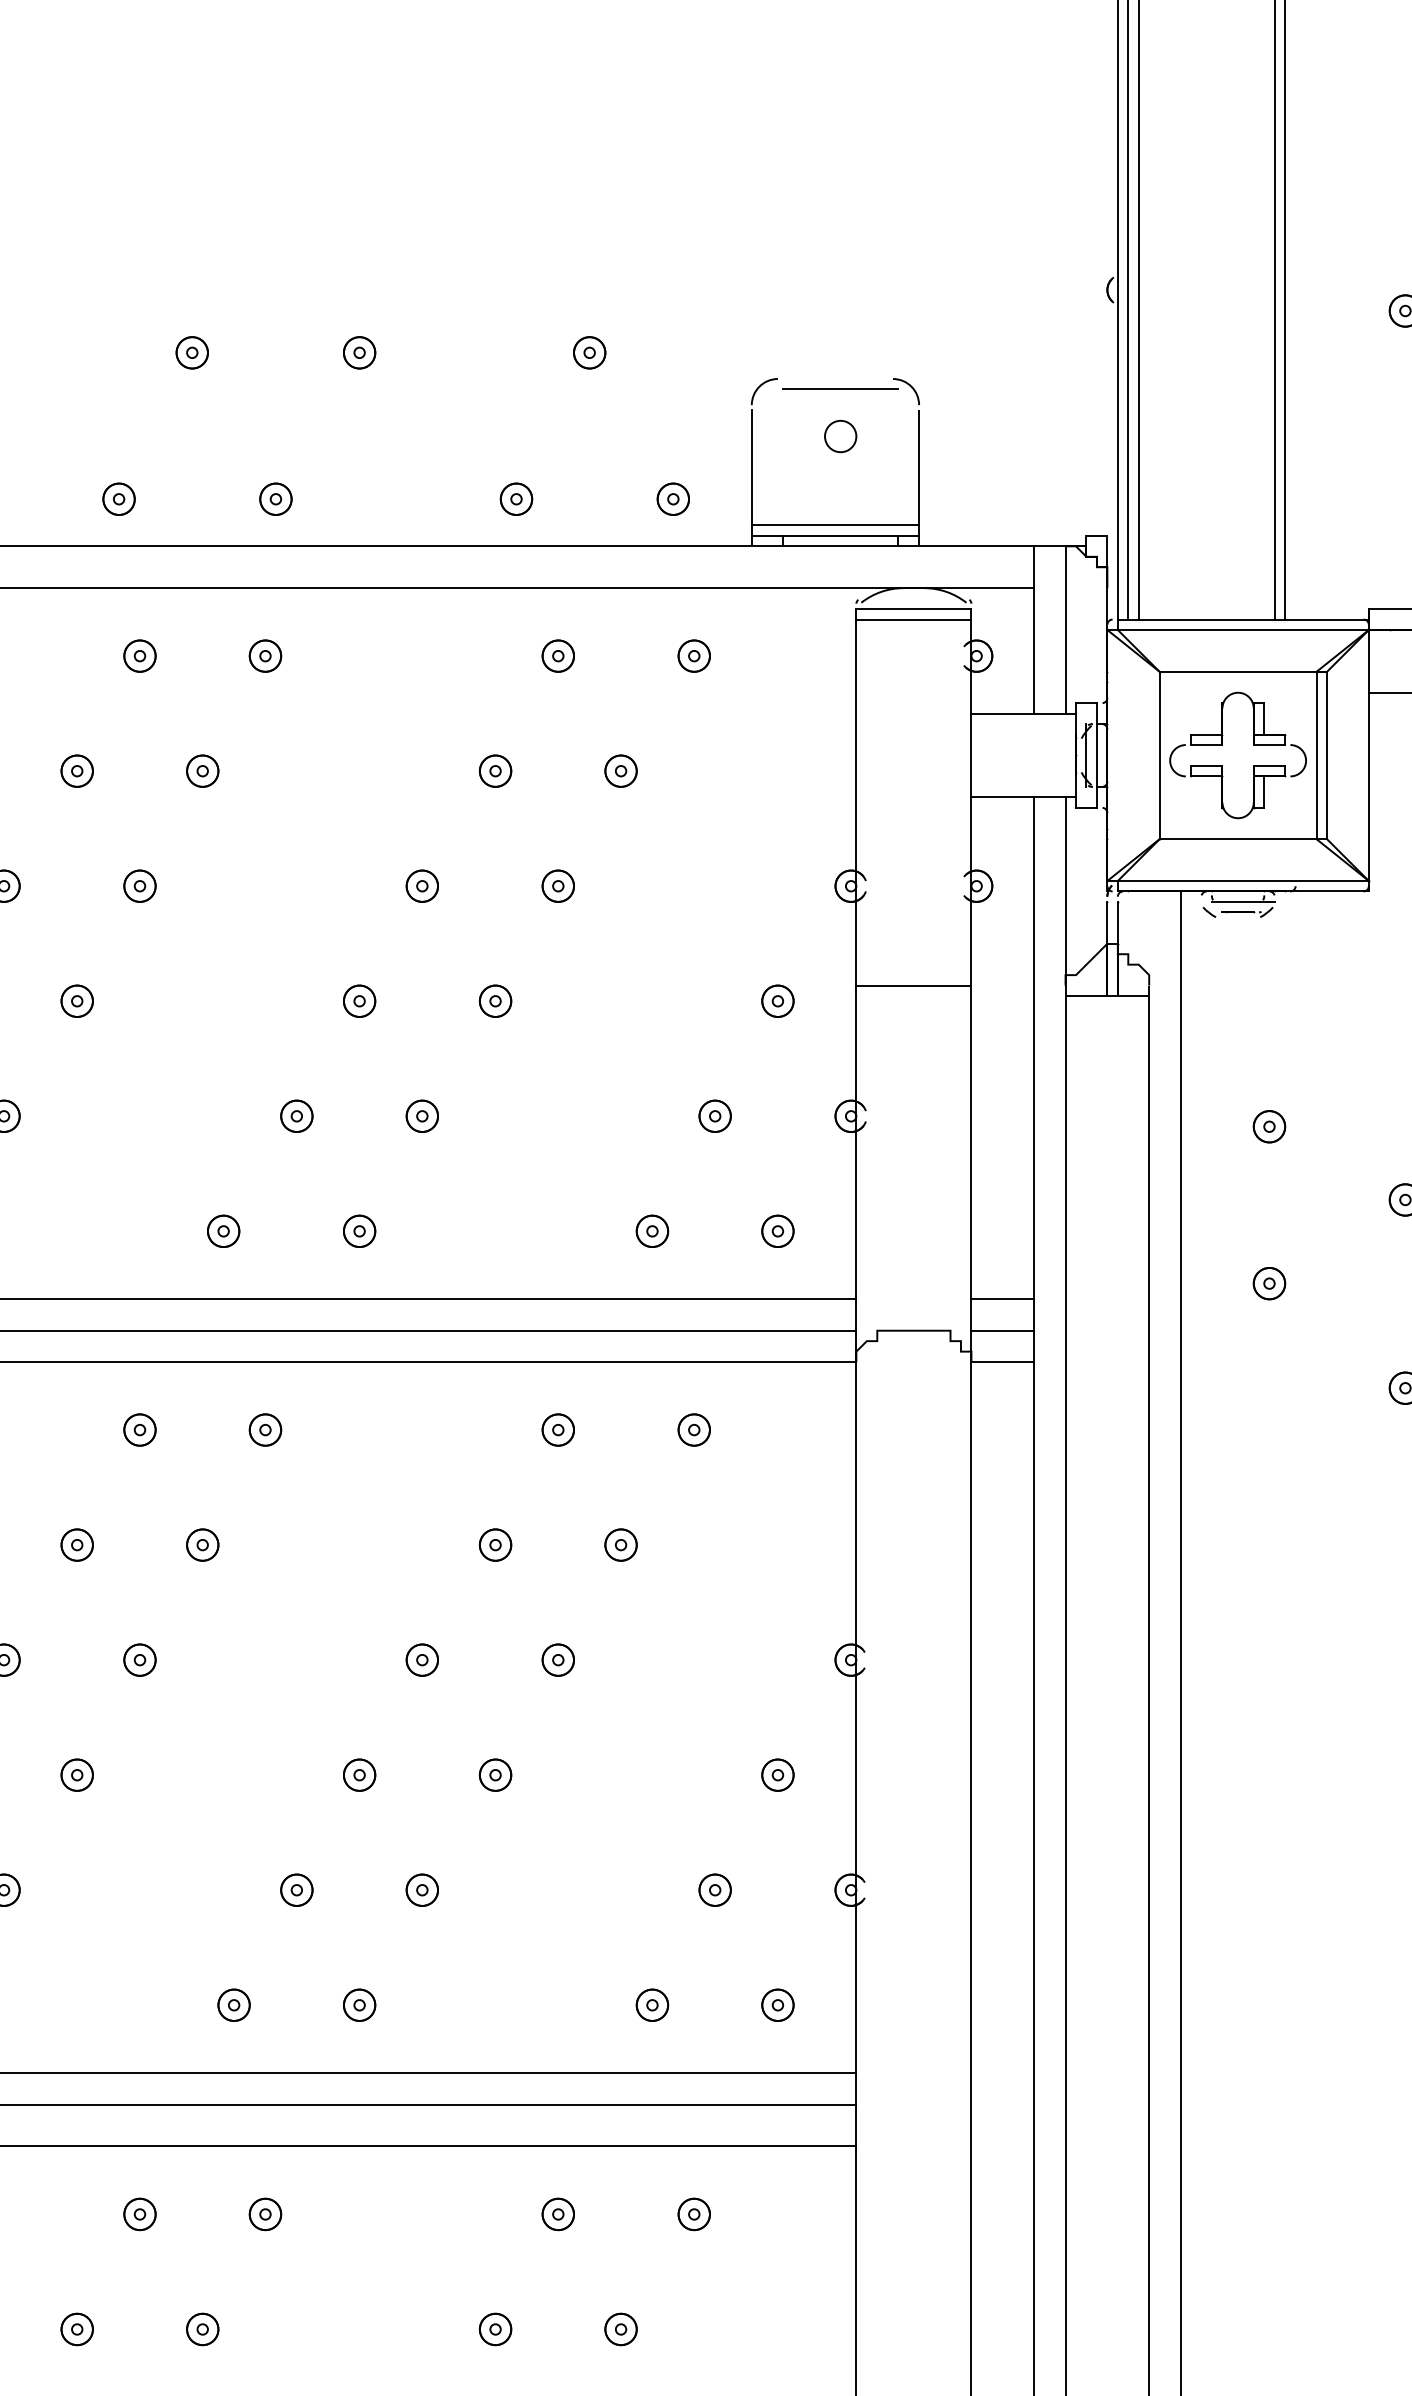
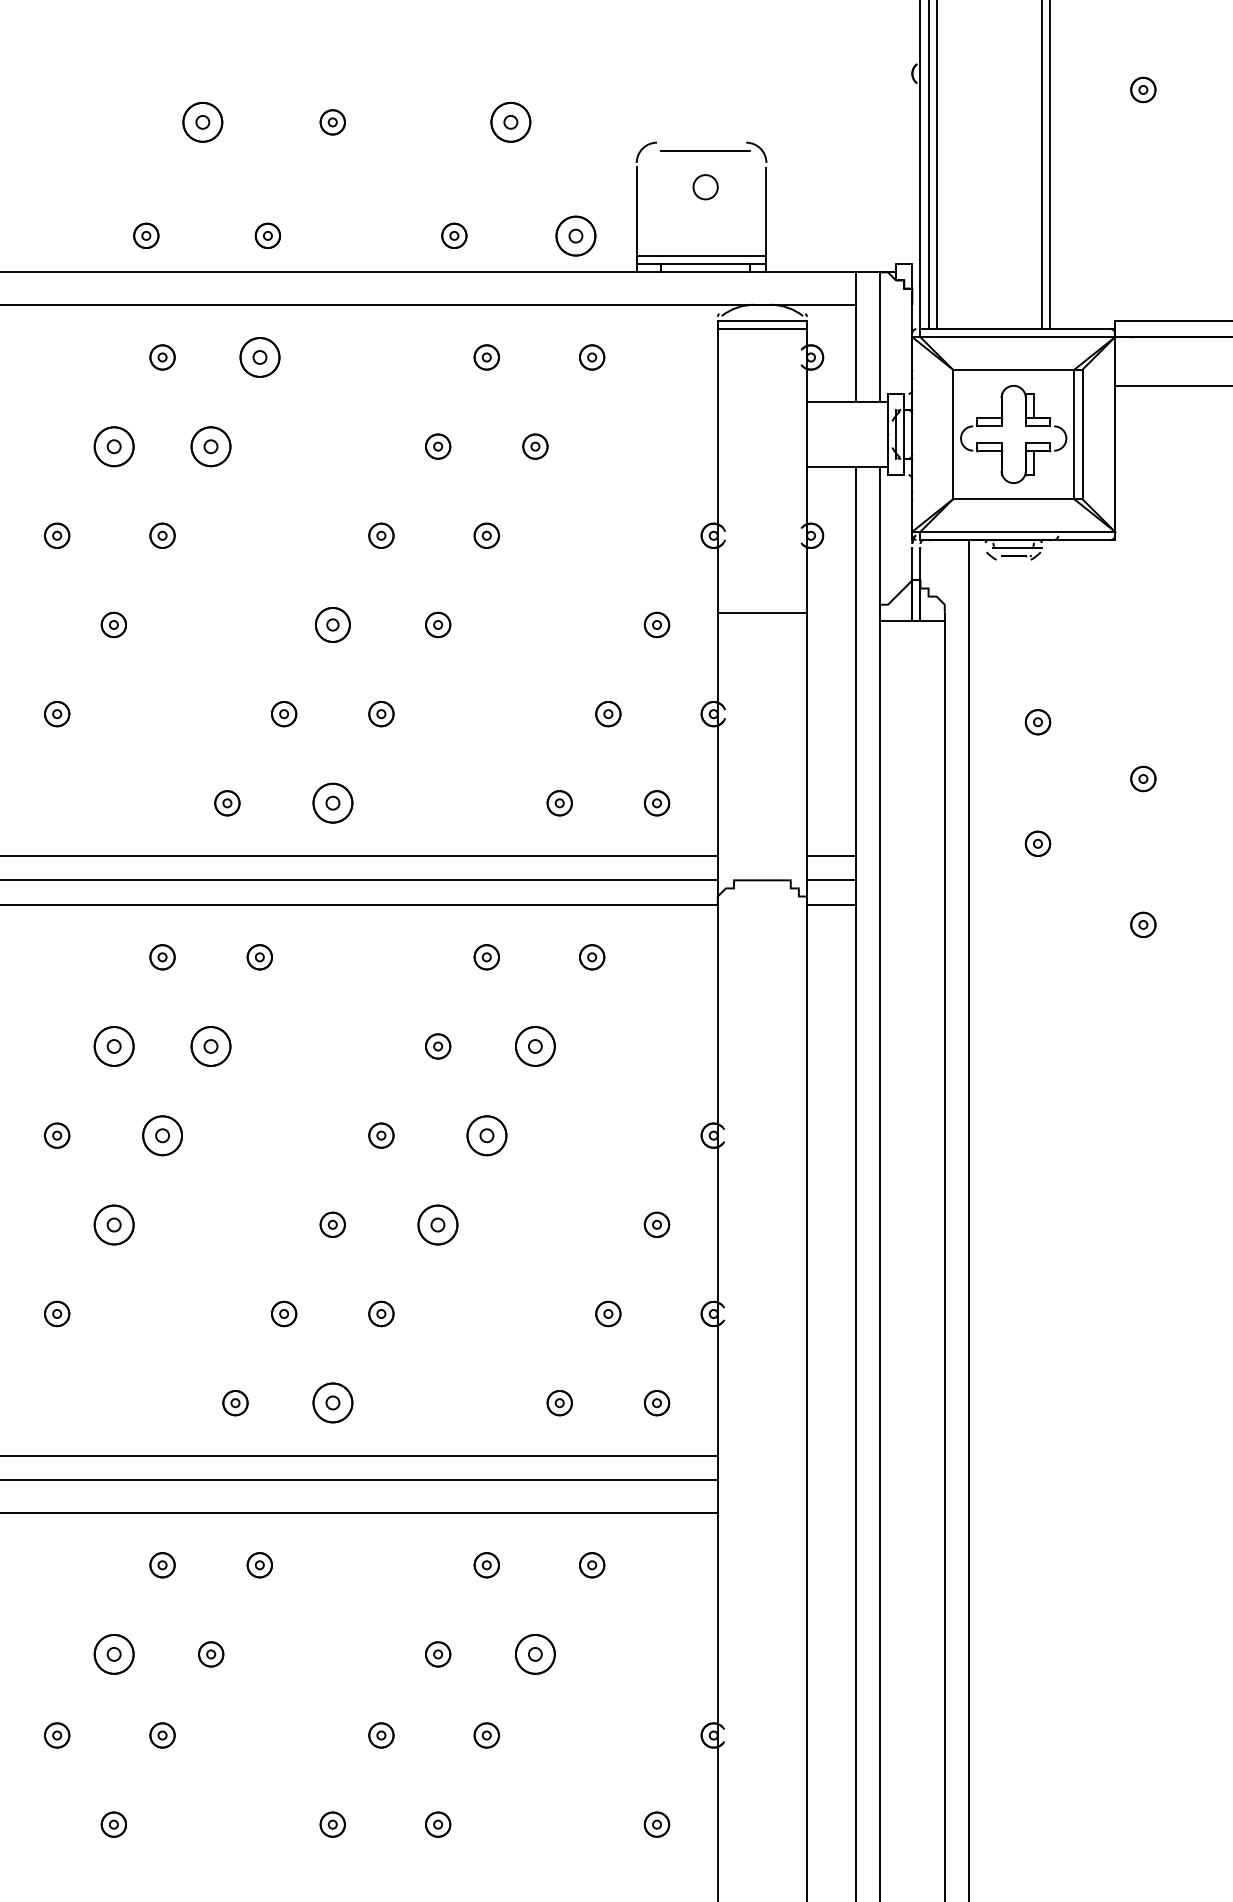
part: (192, 352) -> (203, 122), size x1.6
part: (590, 352) -> (511, 122), size x1.6
part: (672, 498) -> (575, 235), size x1.6
part: (265, 656) -> (259, 357), size x1.6
part: (76, 770) -> (113, 446), size x1.6
part: (203, 770) -> (211, 446), size x1.6
part: (359, 1000) -> (332, 624), size x1.4
part: (359, 1231) -> (332, 803), size x1.6
part: (76, 1545) -> (113, 1046), size x1.6
part: (203, 1545) -> (211, 1046), size x1.6
part: (621, 1545) -> (535, 1046), size x1.6
part: (139, 1659) -> (162, 1135), size x1.6
part: (557, 1659) -> (486, 1135), size x1.6
part: (76, 1774) -> (113, 1224), size x1.6
part: (496, 1774) -> (438, 1224), size x1.6
part: (359, 2005) -> (332, 1403), size x1.6
part: (76, 2329) -> (113, 1654), size x1.6
part: (621, 2329) -> (535, 1654), size x1.6

